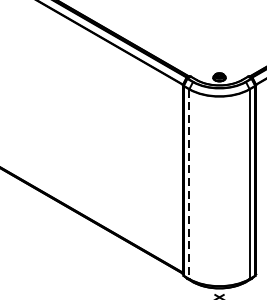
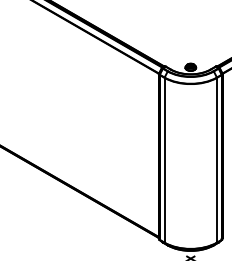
line: (189, 184) -> (164, 160), dashed -> solid

